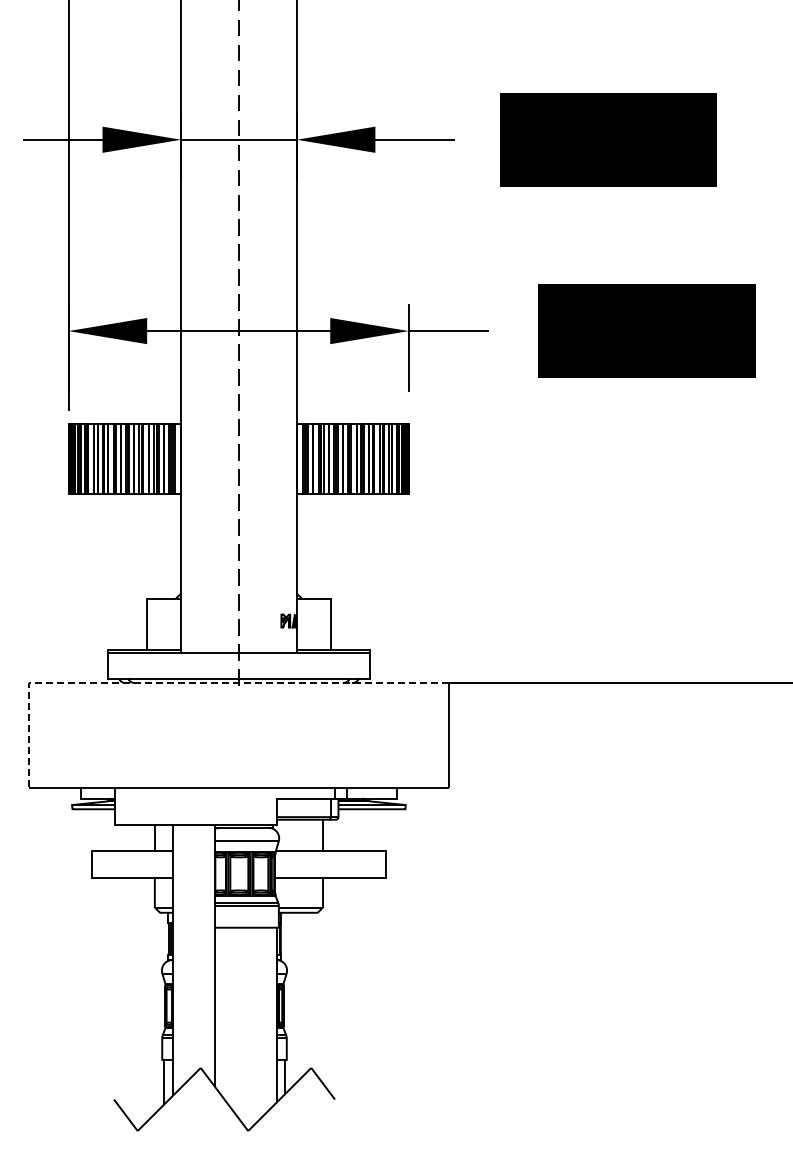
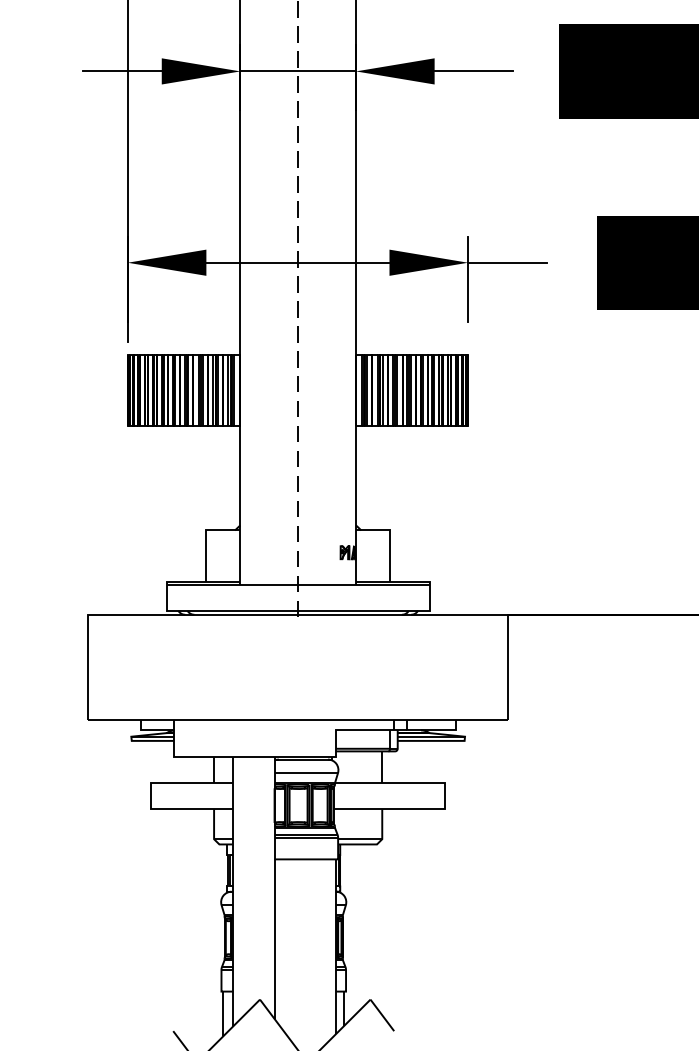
line: (185, 683) -> (244, 615), dashed -> solid

